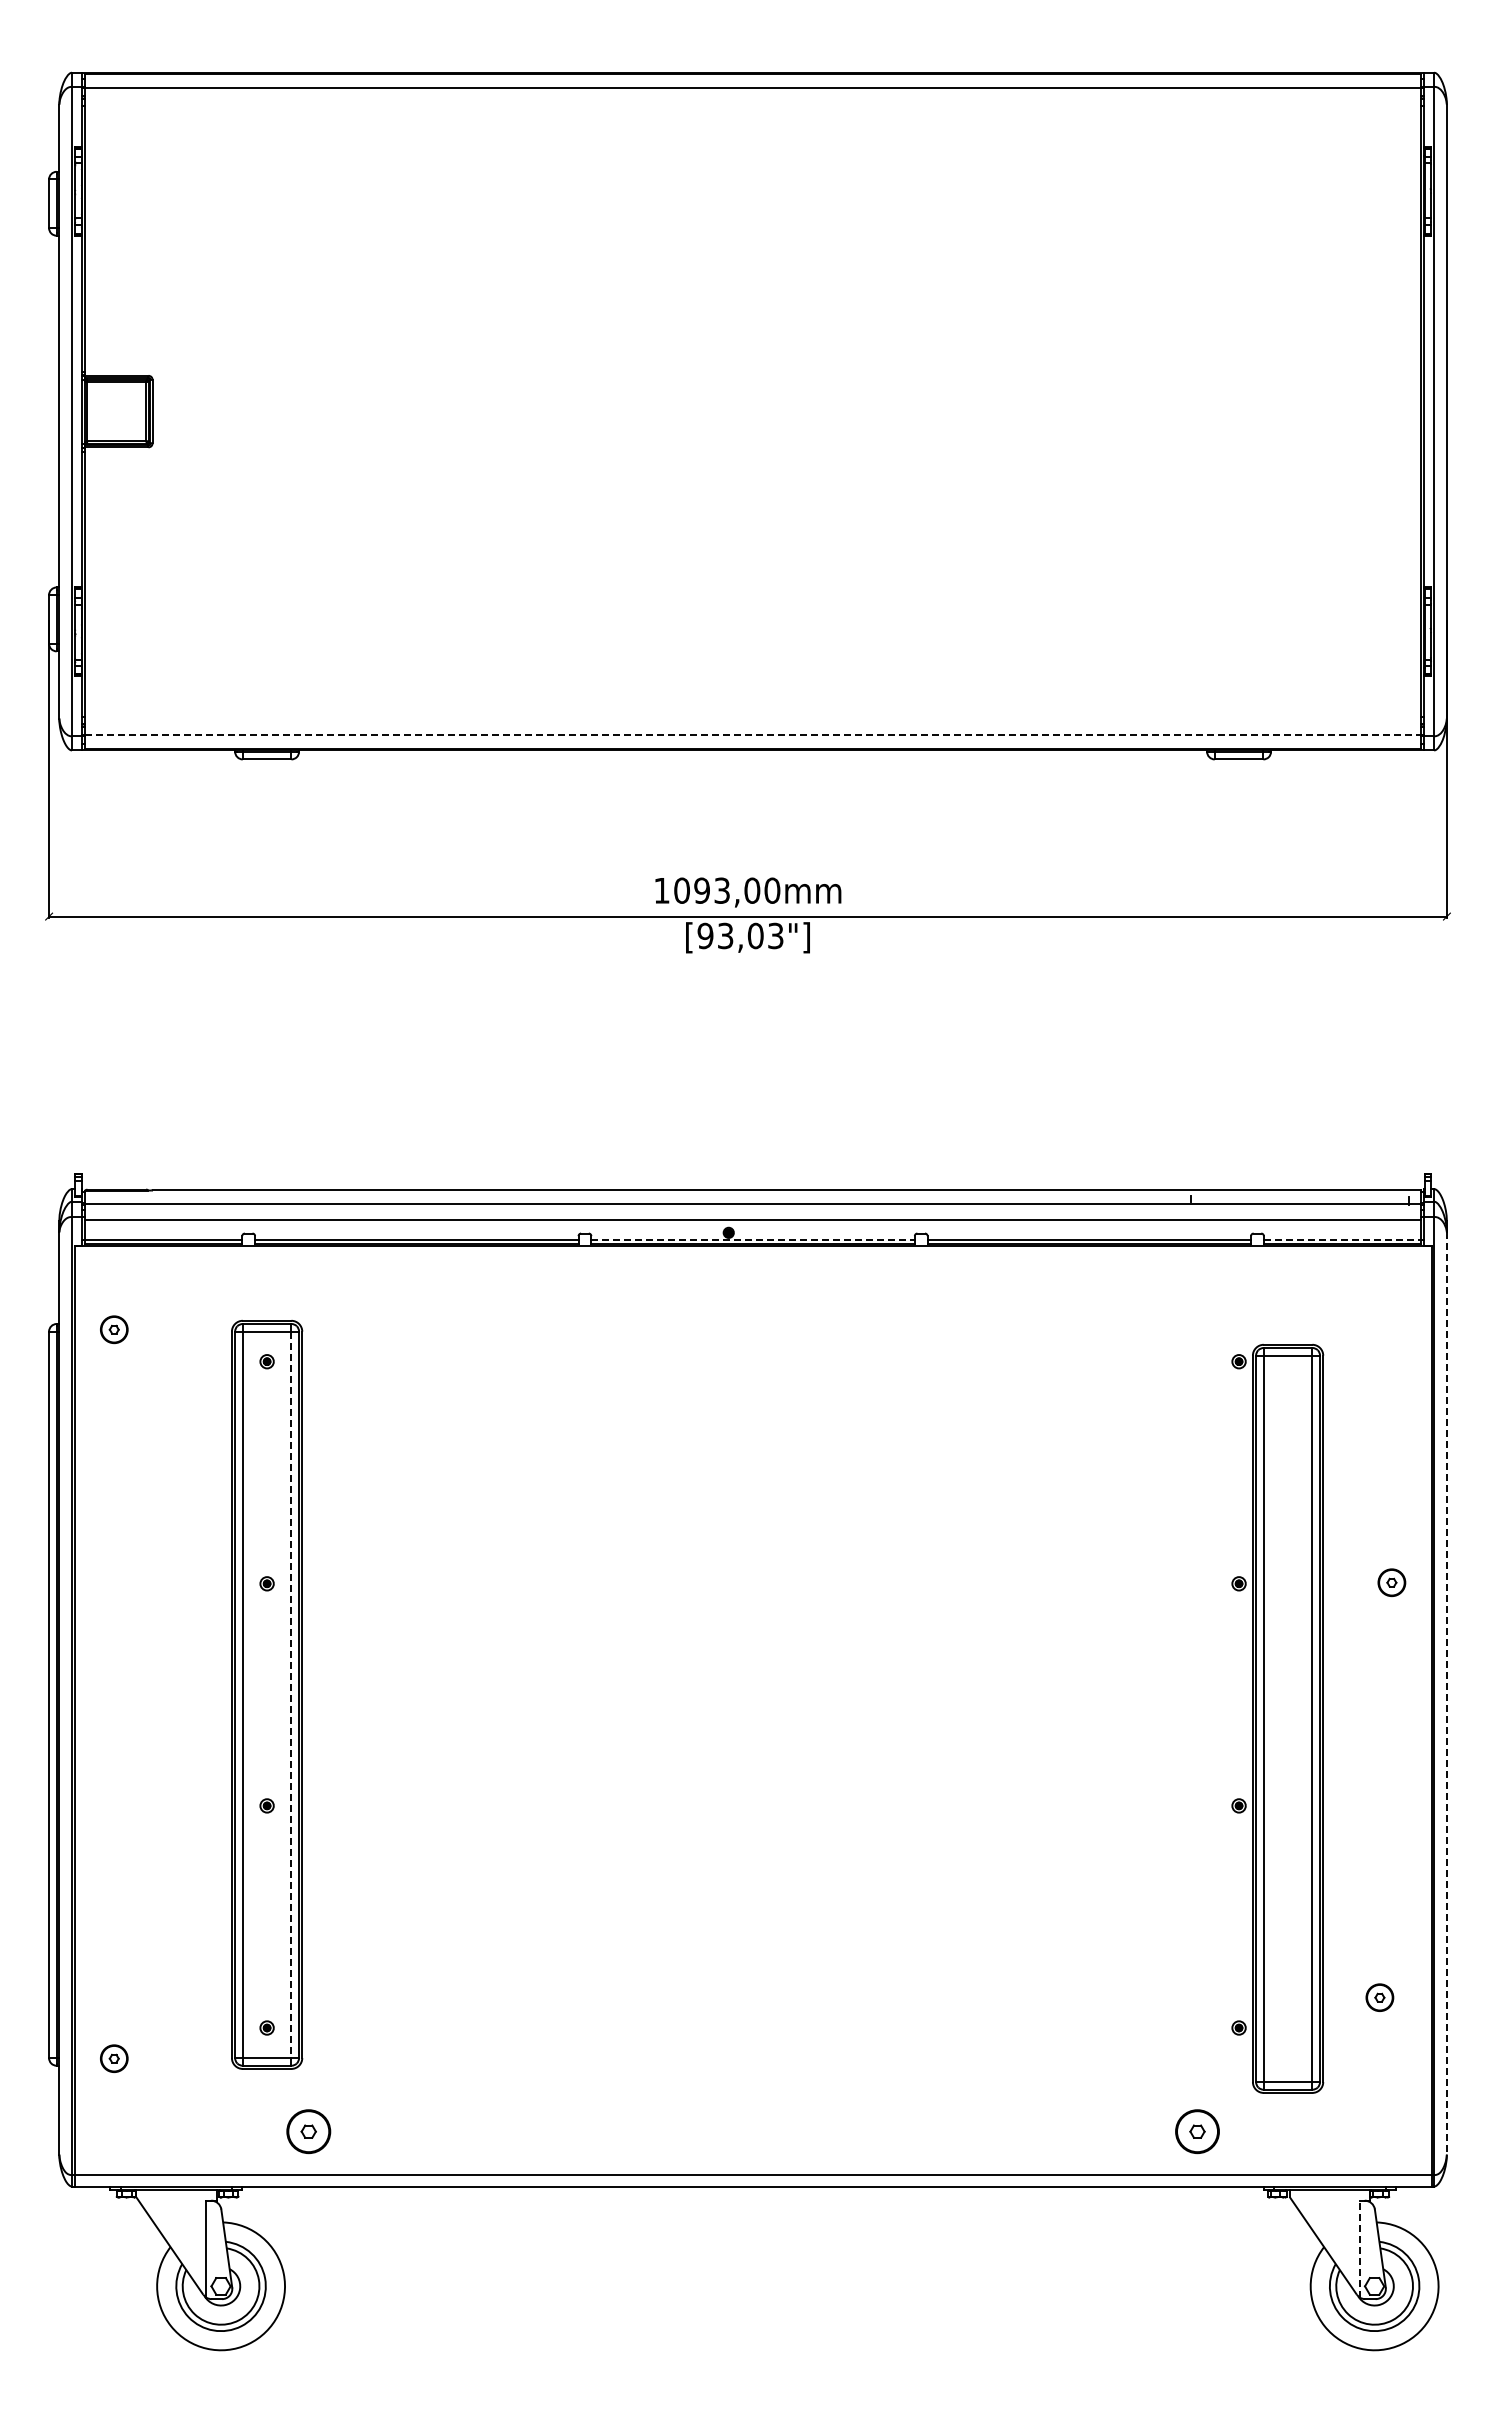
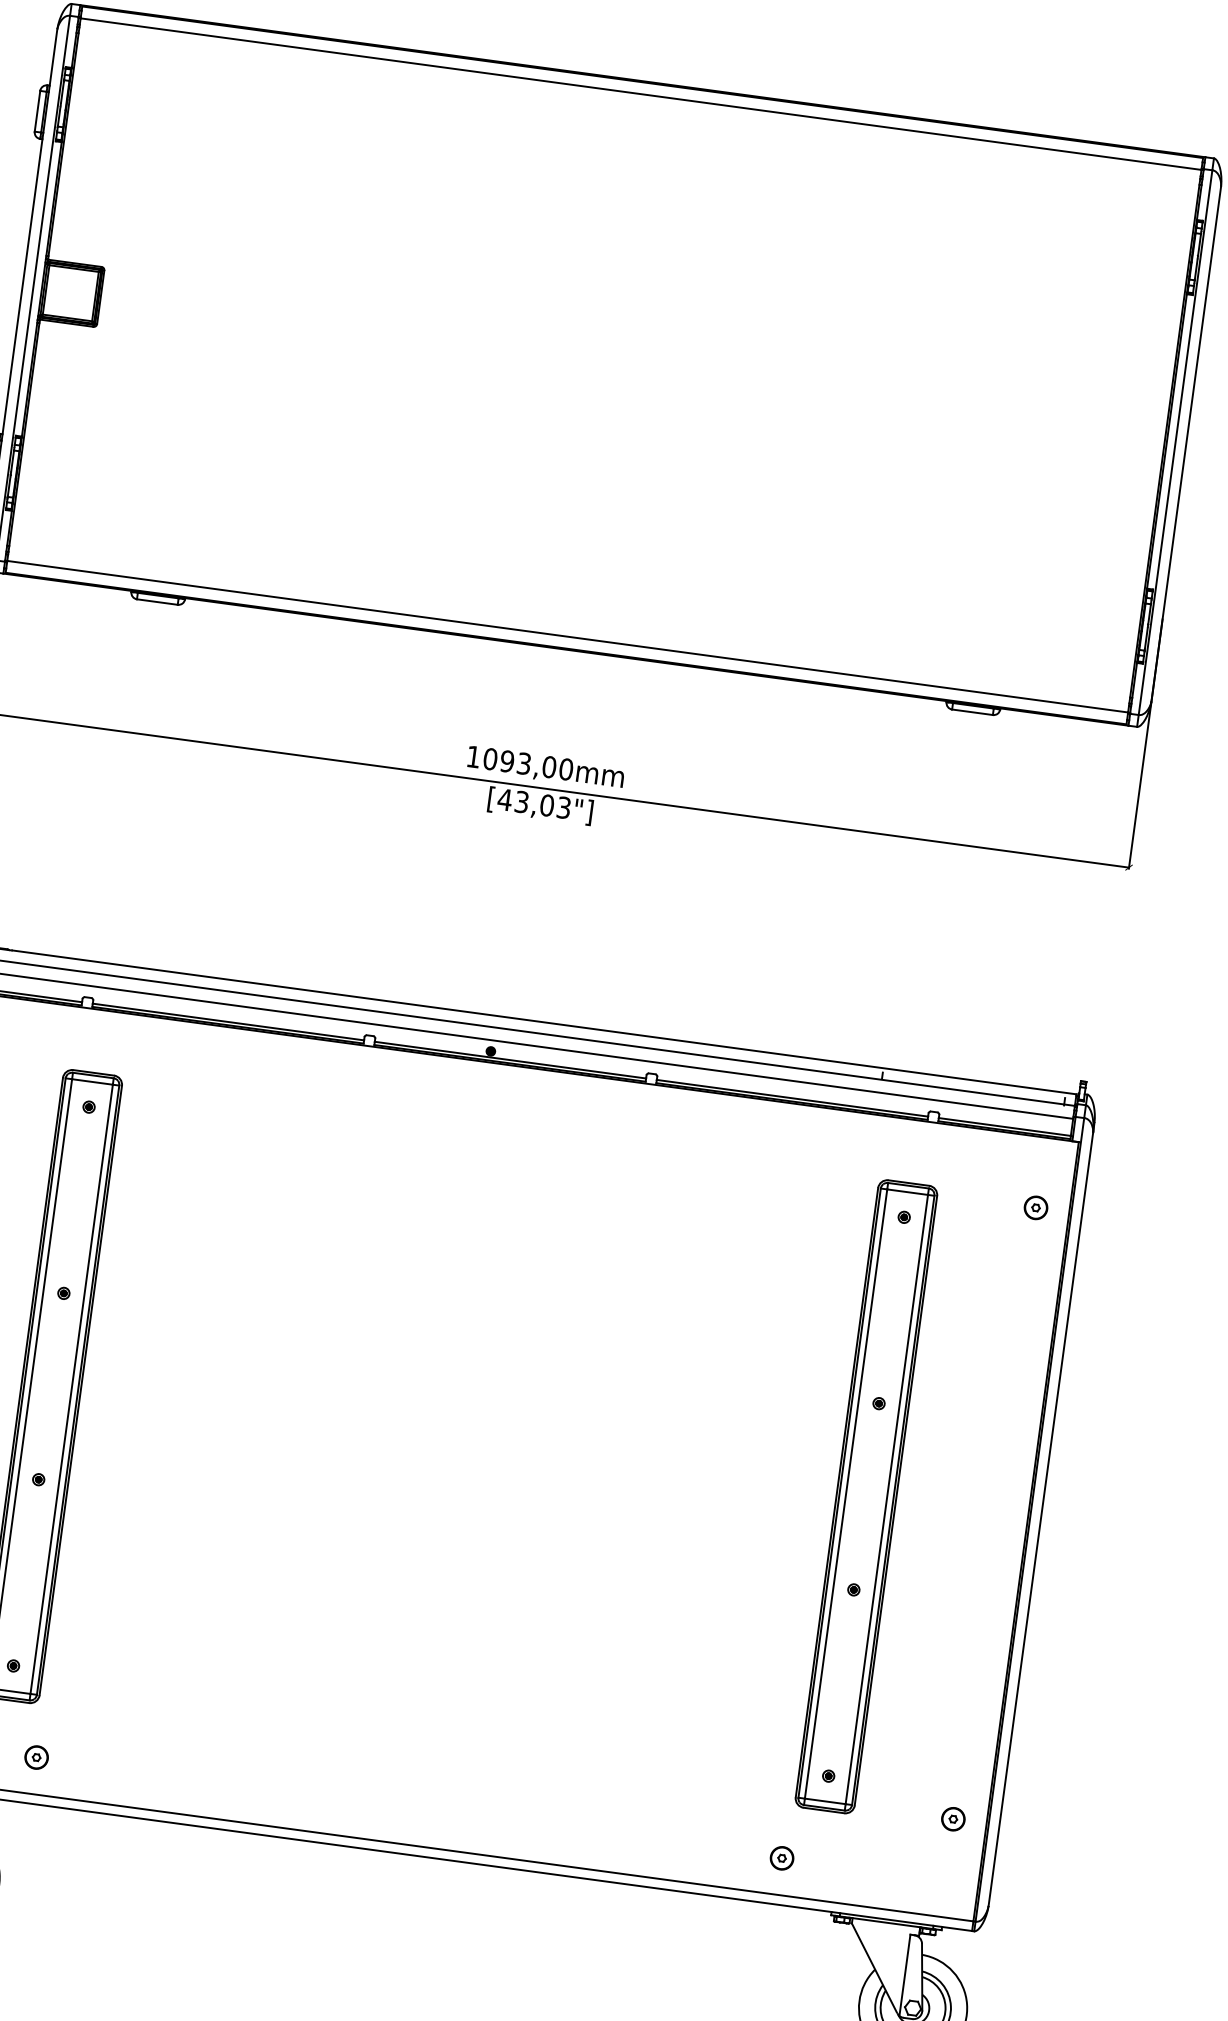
line: (753, 735) -> (568, 637), dashed -> solid
text: (705, 935) -> (505, 799), [93,03"] -> [43,03"]
line: (753, 1239) -> (510, 1059), dashed -> solid
line: (1342, 1239) -> (1004, 1126), dashed -> solid
part: (1391, 1582) -> (1035, 1207), moved
line: (1446, 1694) -> (1040, 1519), dashed -> solid
line: (291, 1695) -> (71, 1389), dashed -> solid
part: (1288, 1718) -> (866, 1496), moved
part: (1379, 1997) -> (953, 1819), moved
part: (308, 2131) -> (36, 1757), size x0.62
part: (1197, 2131) -> (782, 1858), size x0.62
line: (1359, 2248) -> (904, 1974), dashed -> solid

